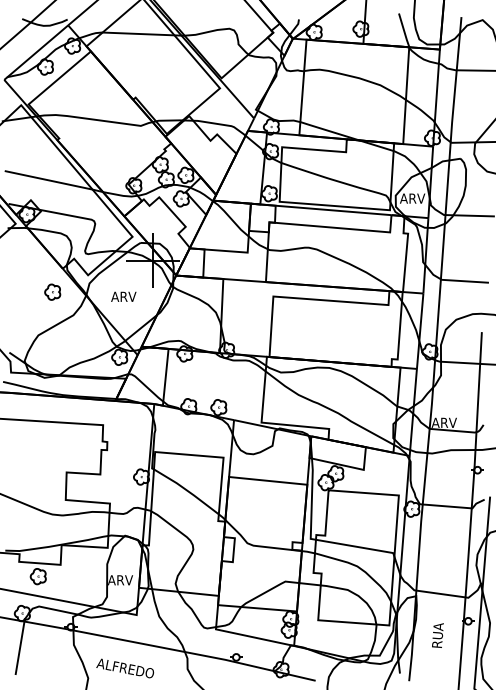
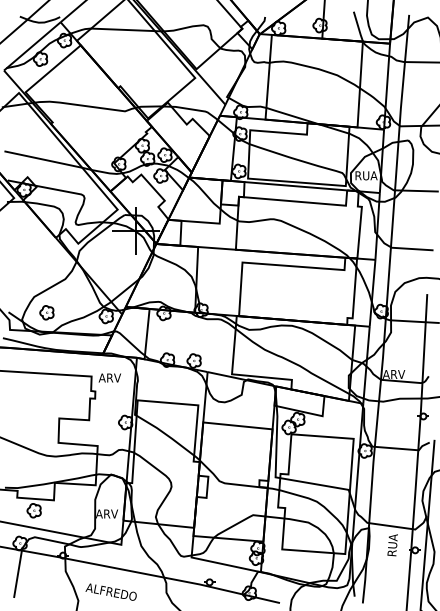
text: (412, 198) -> (365, 175), ARV -> RUA
part: (52, 291) -> (46, 312), moved
text: (123, 296) -> (109, 377), moved
text: (437, 635) -> (392, 545), moved

